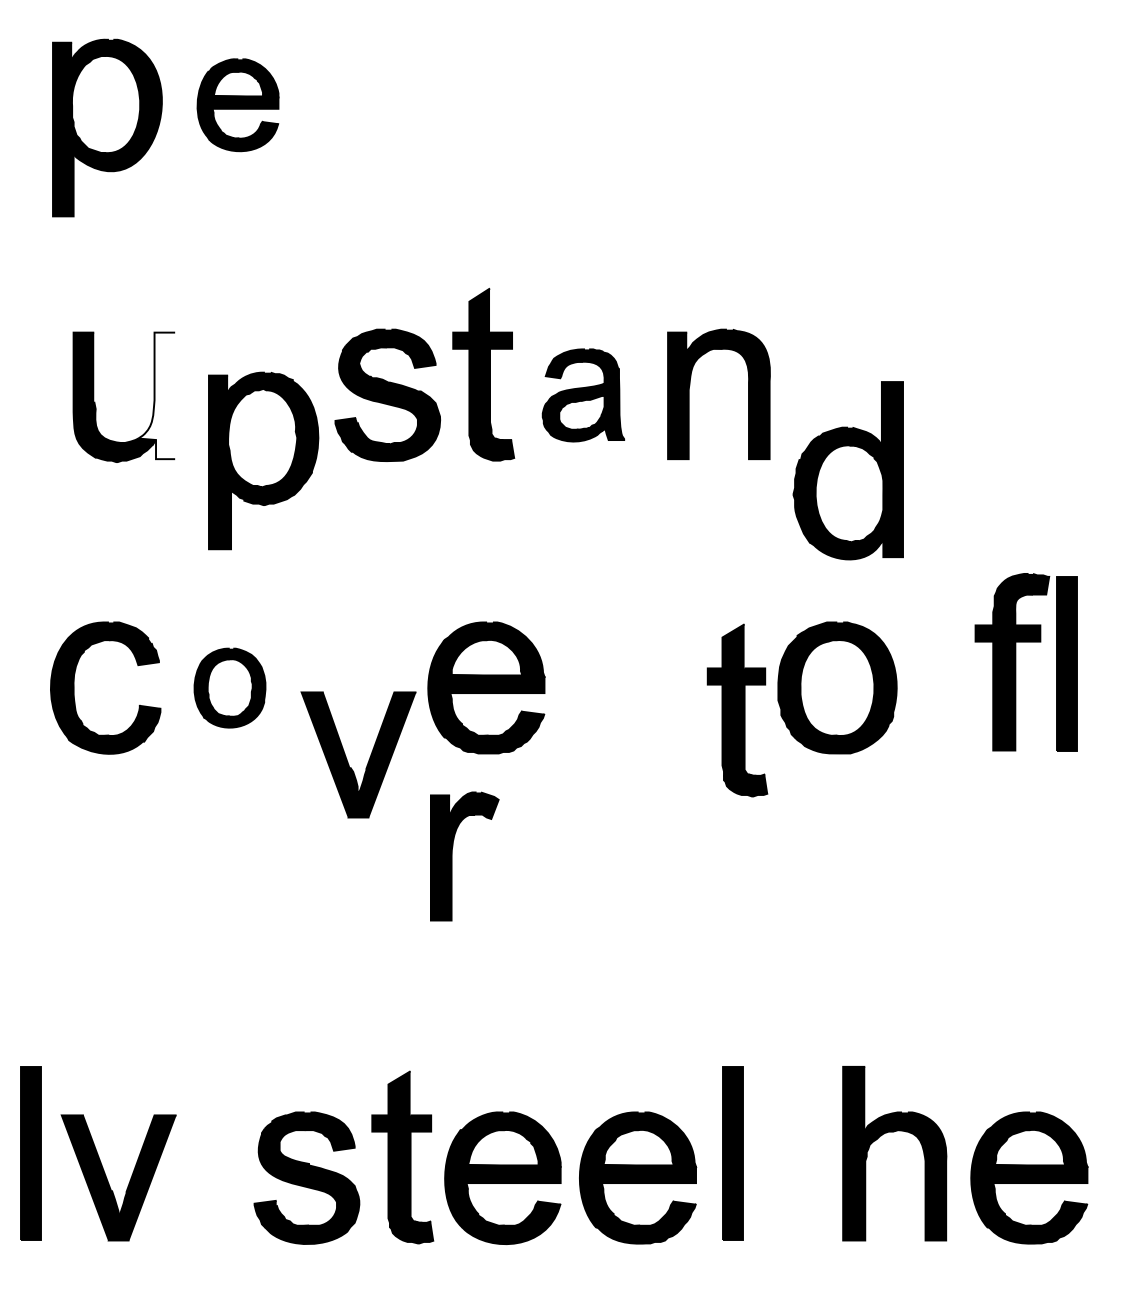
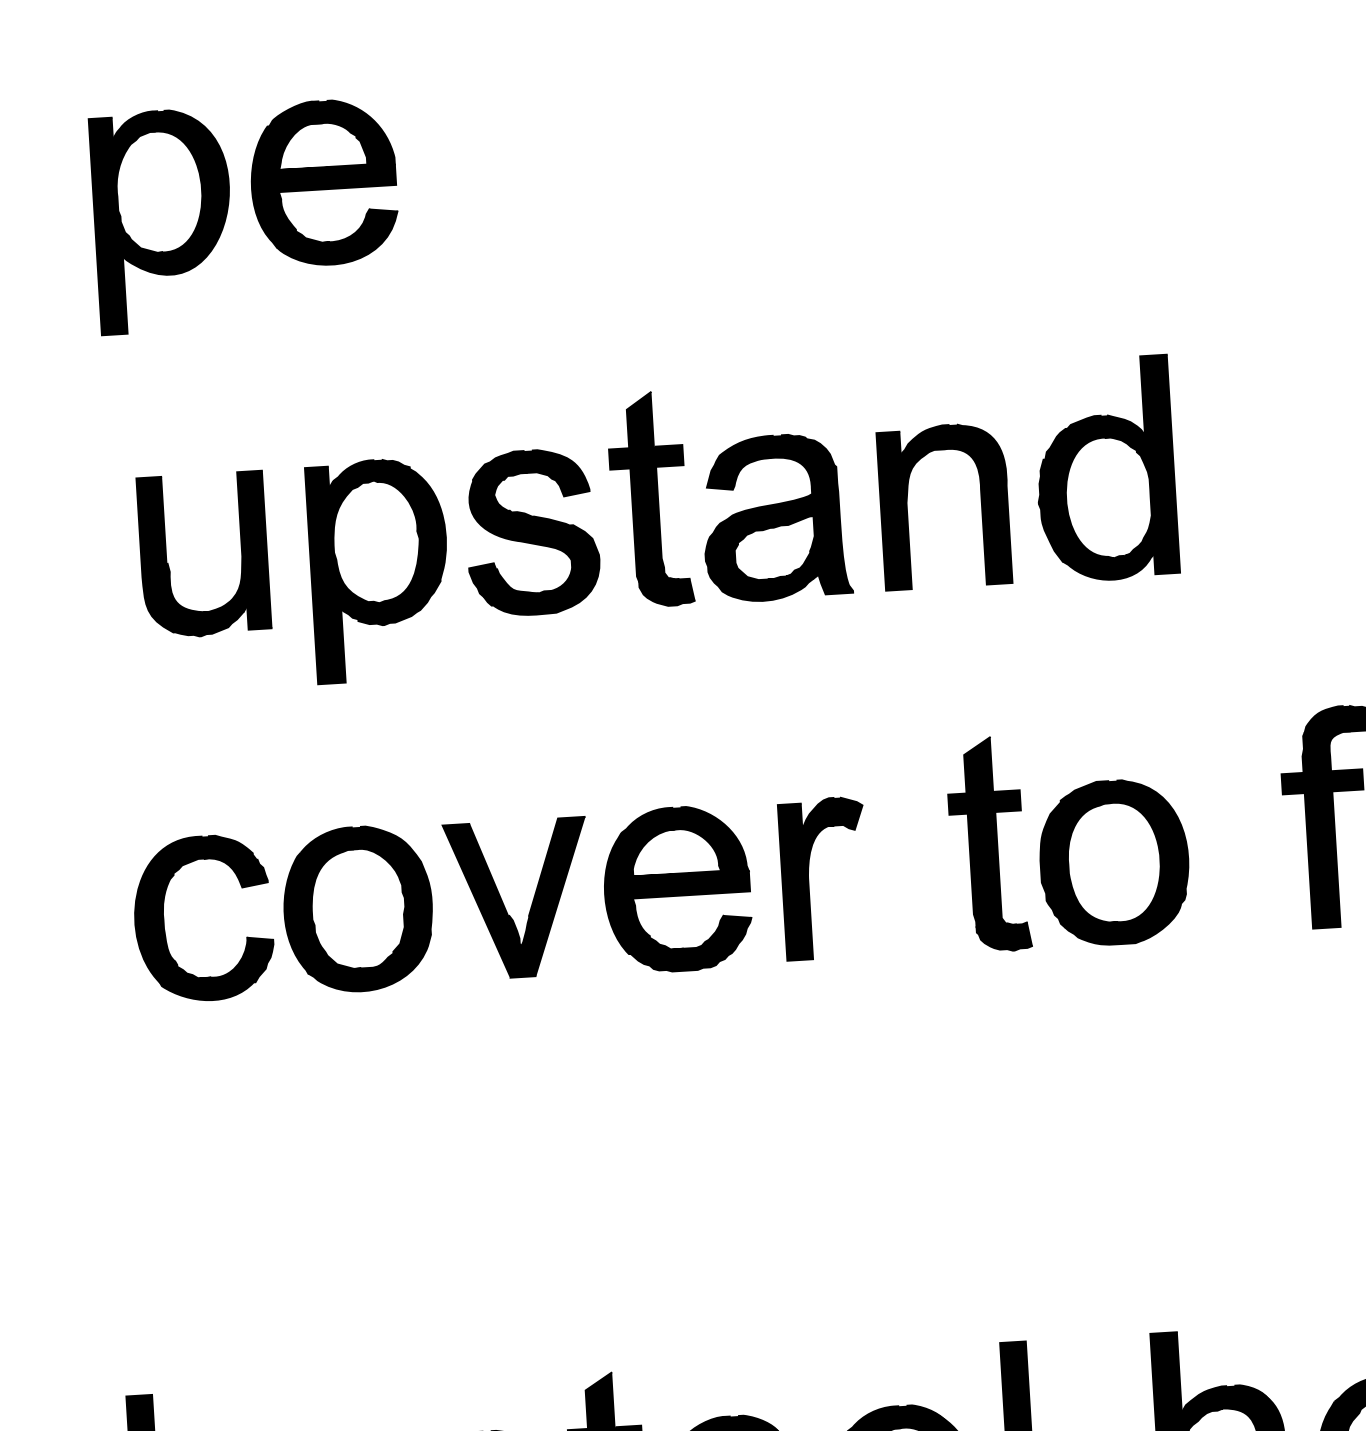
part: (237, 104) -> (323, 181), size x1.43
fill: (156, 395) -> (244, 550), added
part: (583, 395) -> (775, 517), size x1.43
part: (263, 460) -> (379, 569), moved
part: (847, 470) -> (1104, 469), moved
part: (229, 687) -> (357, 908), size x1.67
part: (737, 710) -> (988, 844), moved
part: (368, 759) -> (530, 903), moved
part: (452, 856) -> (809, 879), moved

